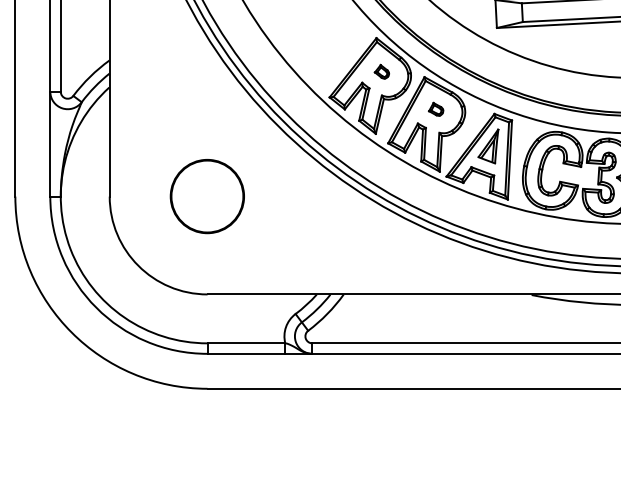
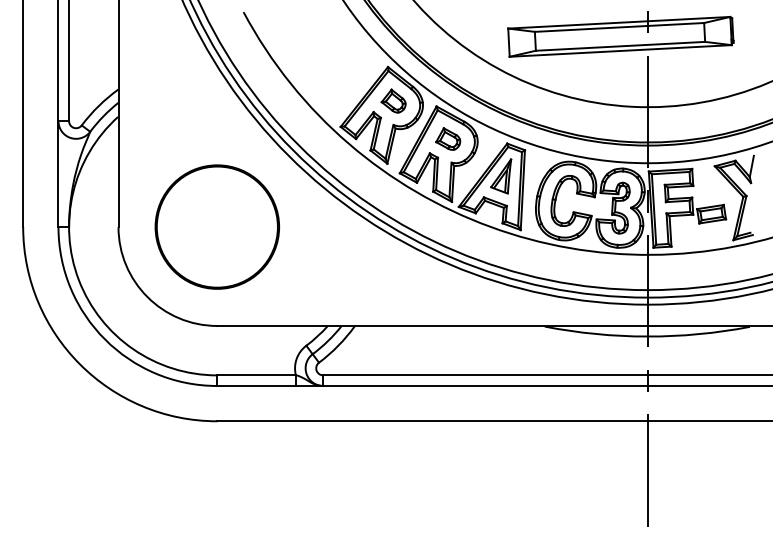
part: (381, 71) -> (393, 100), size x1.67
part: (436, 108) -> (448, 138), size x1.67
part: (206, 195) -> (216, 226), size x1.67

